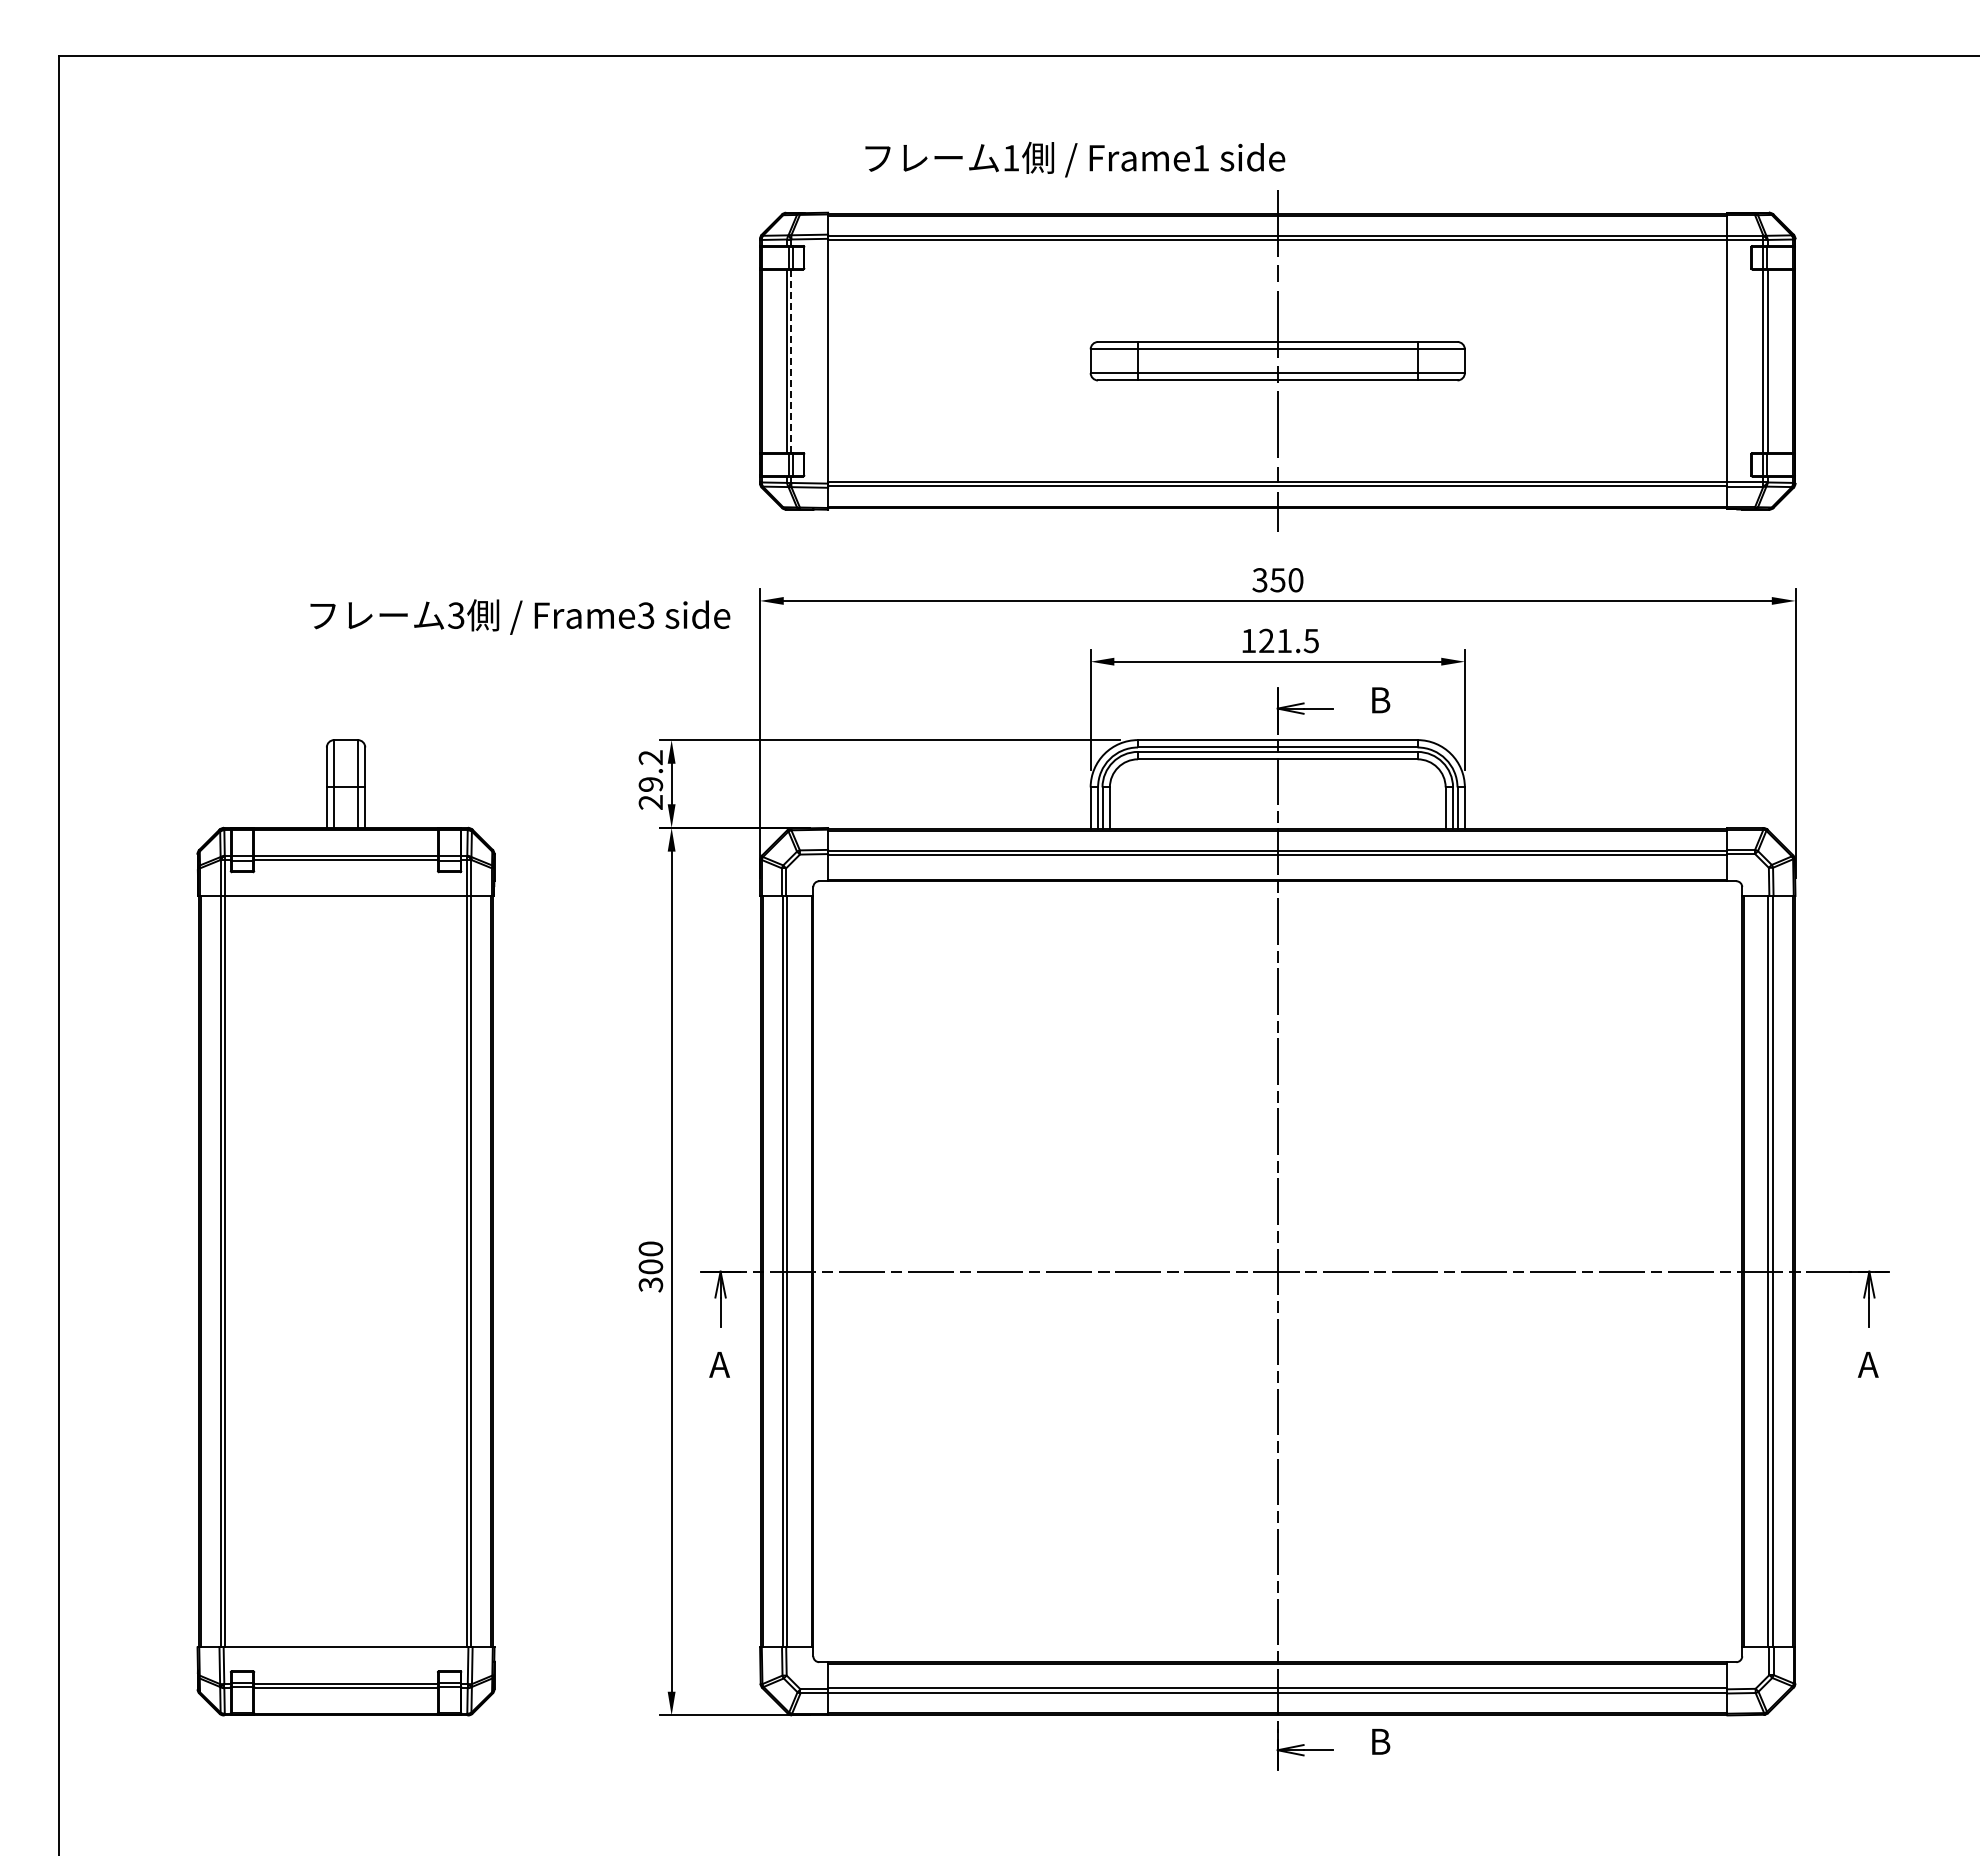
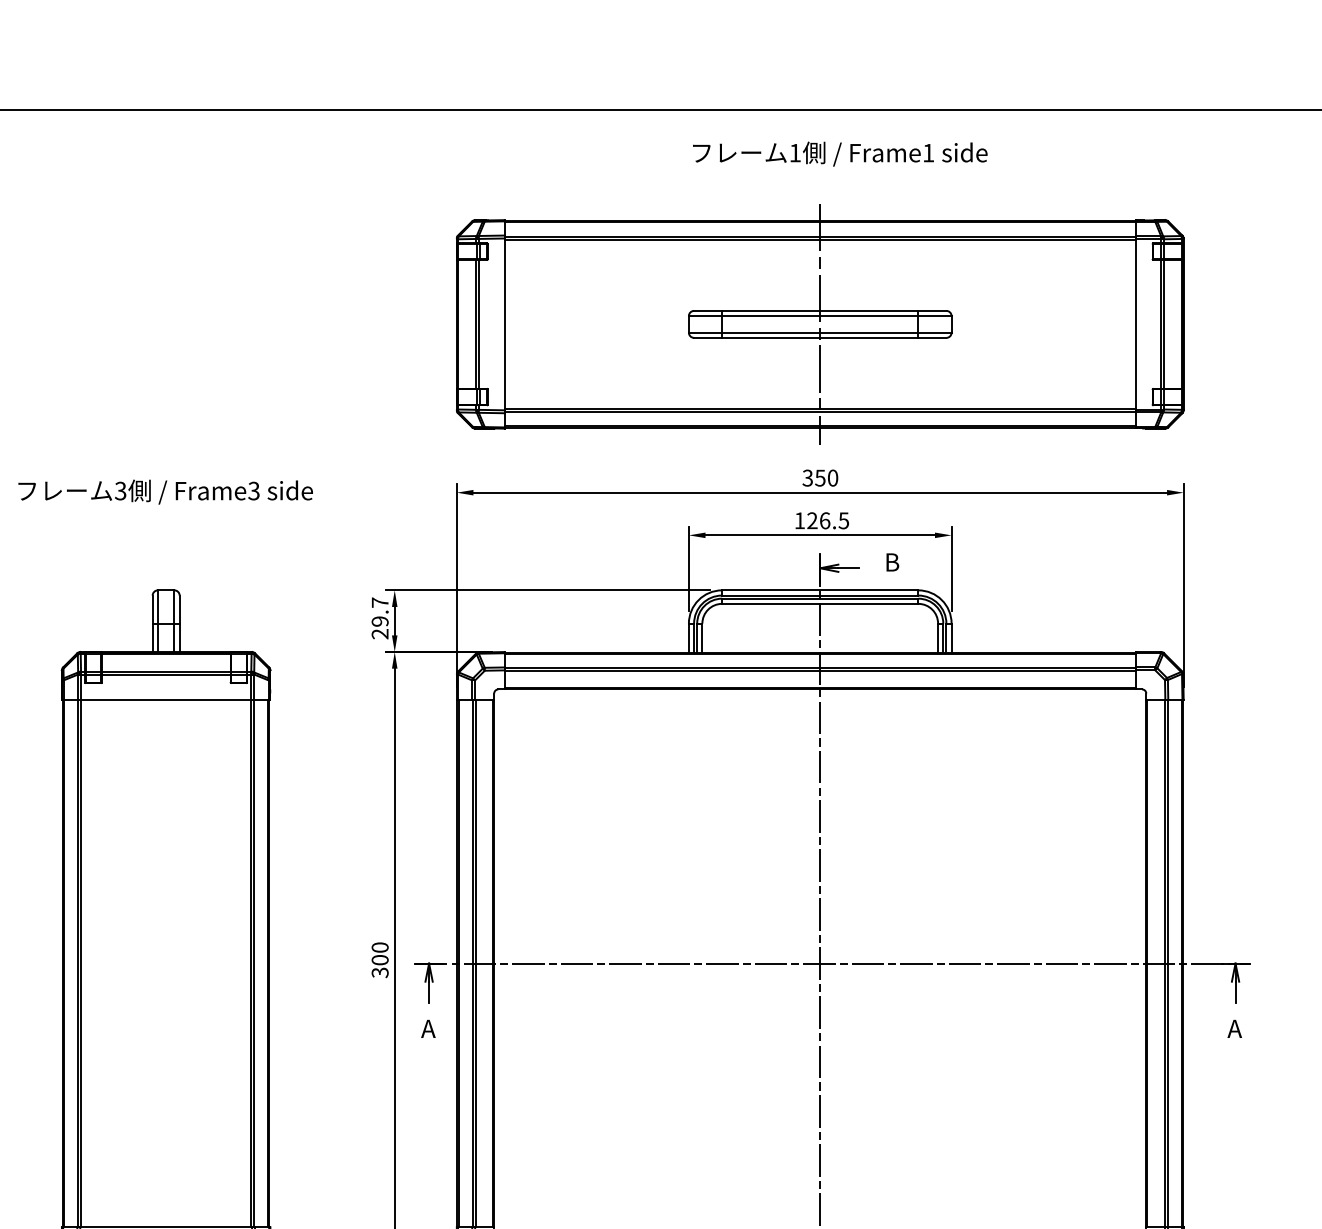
text: (1075, 159) -> (840, 154), moved
line: (791, 361) -> (478, 324), dashed -> solid
text: (520, 616) -> (165, 491), moved
text: (1284, 640) -> (824, 520), 121.5 -> 126.5
text: (650, 757) -> (379, 602), 29.2 -> 29.7

